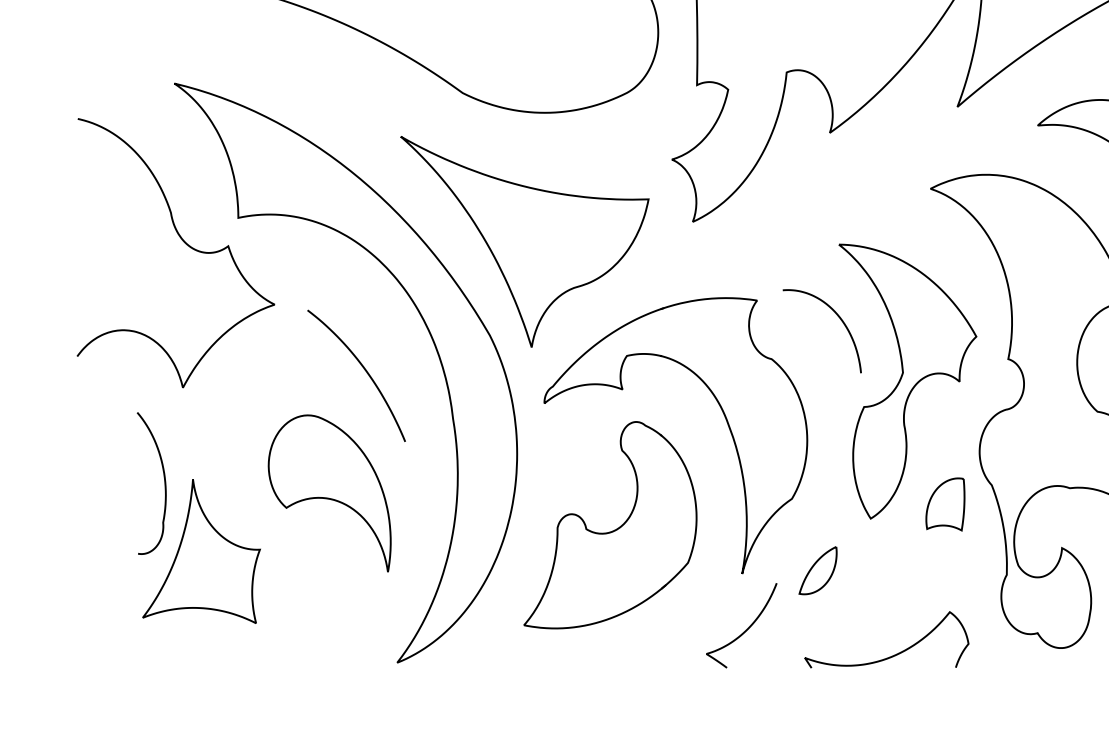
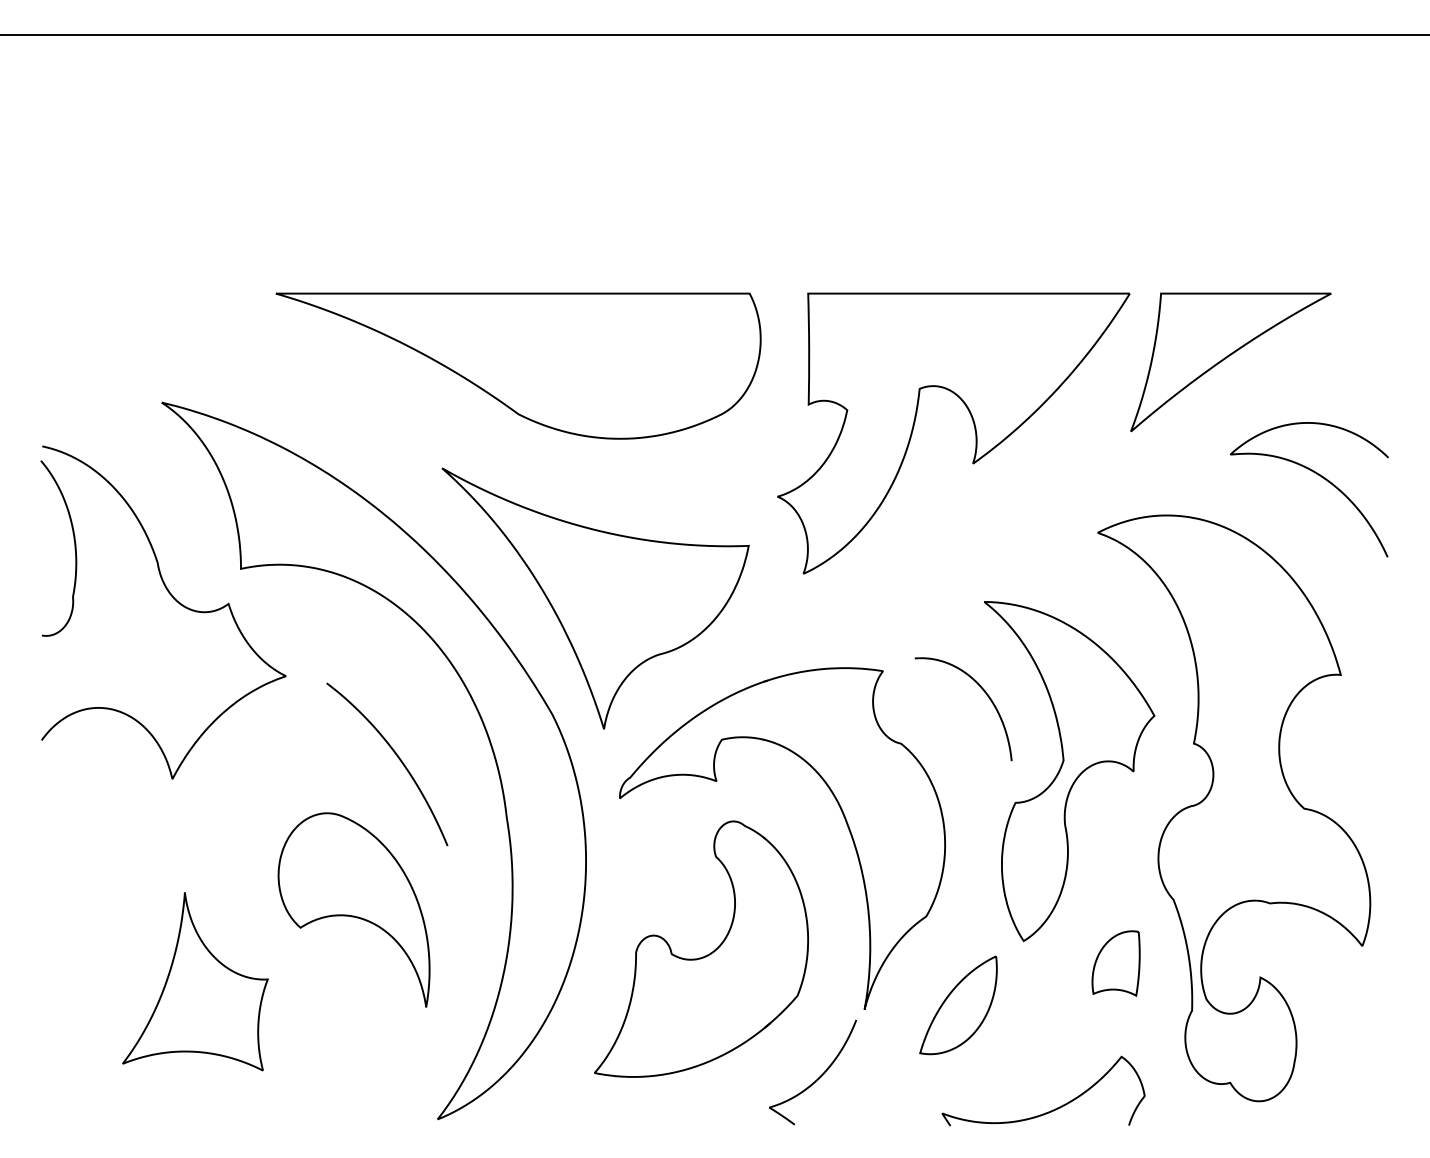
curve: (164, 483) -> (74, 548), moved
part: (944, 504) -> (1115, 963), moved
part: (818, 570) -> (958, 1005), size x1.67
curve: (746, 629) -> (818, 1077), moved

